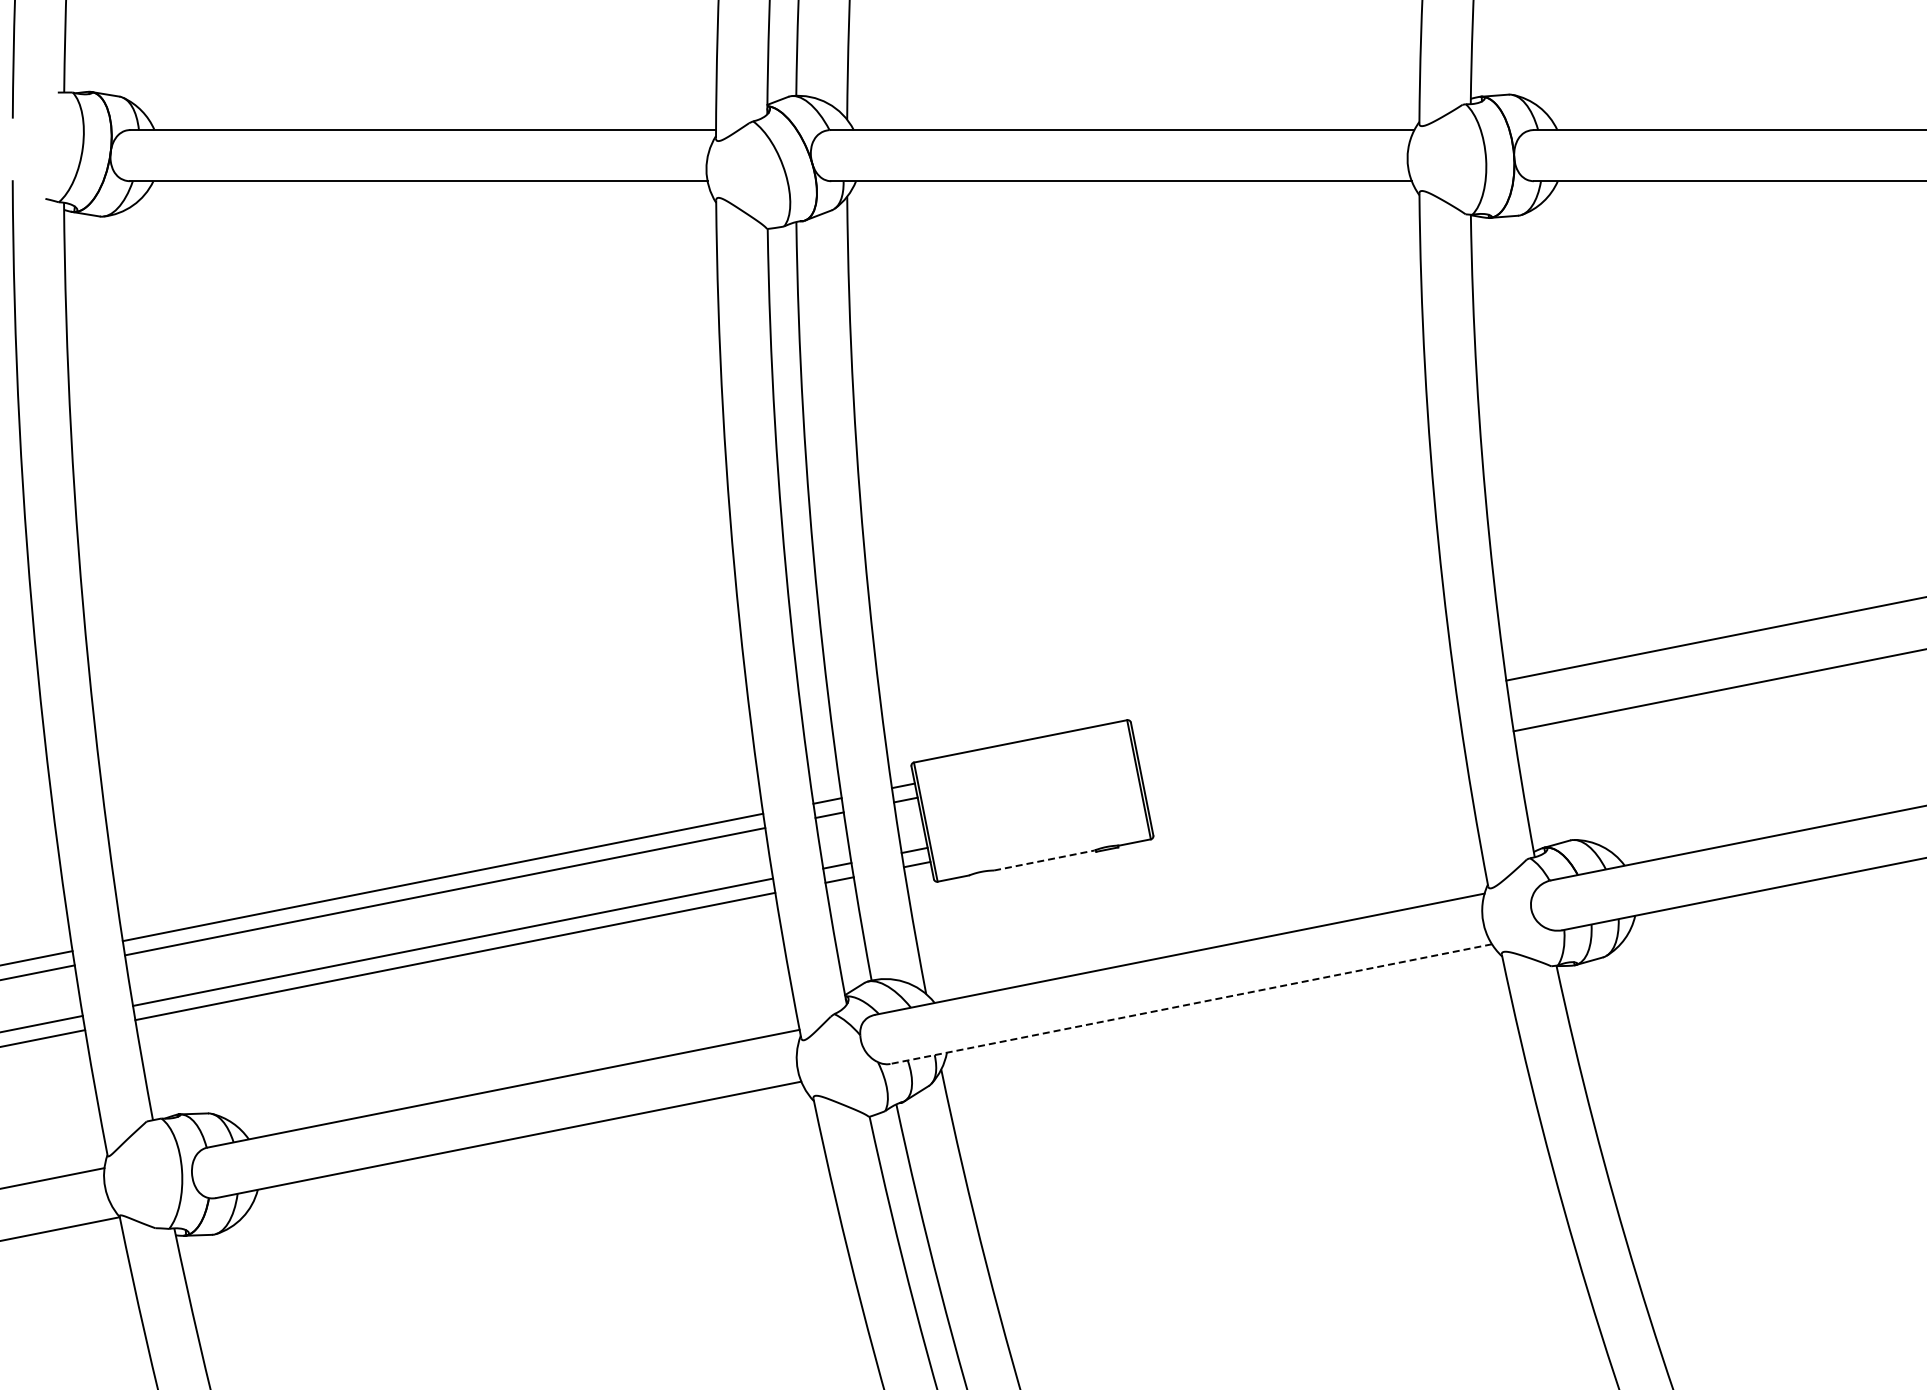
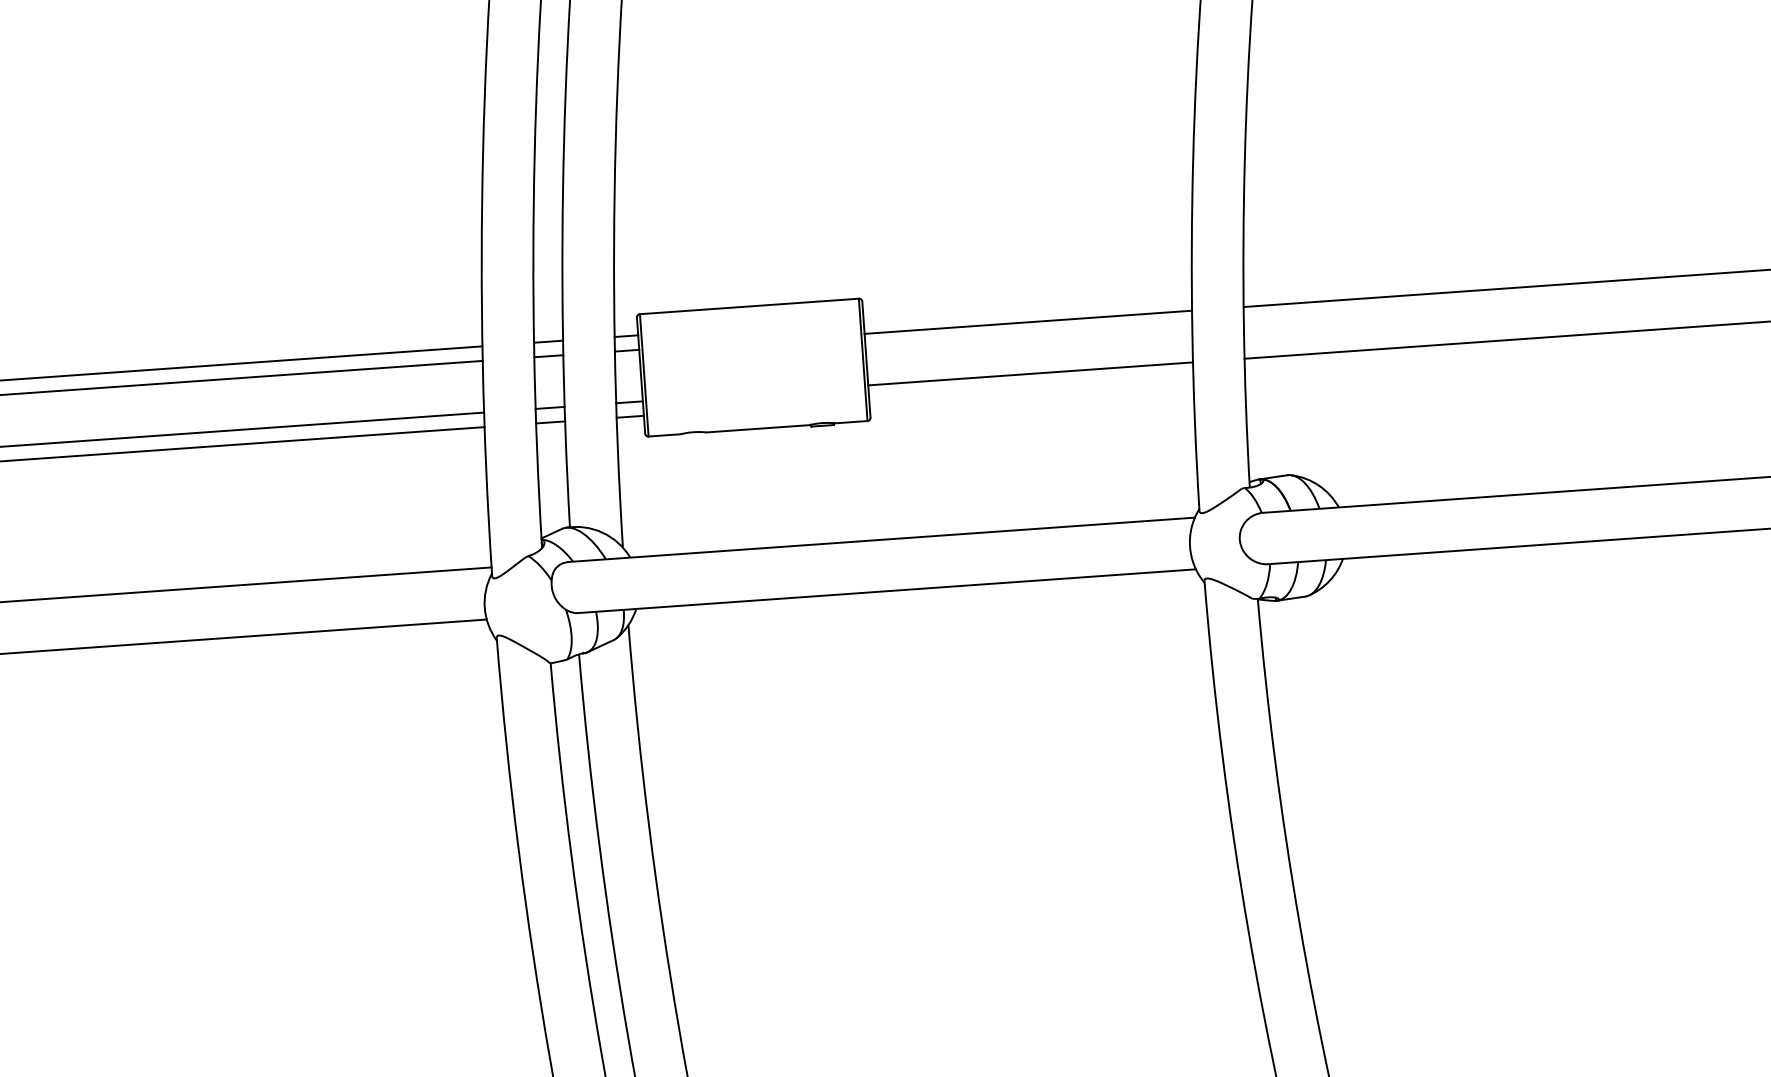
line: (1296, 722) -> (1028, 322), added
line: (1305, 772) -> (1030, 373), added
line: (1044, 860) -> (758, 428), dashed -> solid
line: (1191, 1004) -> (887, 591), dashed -> solid

